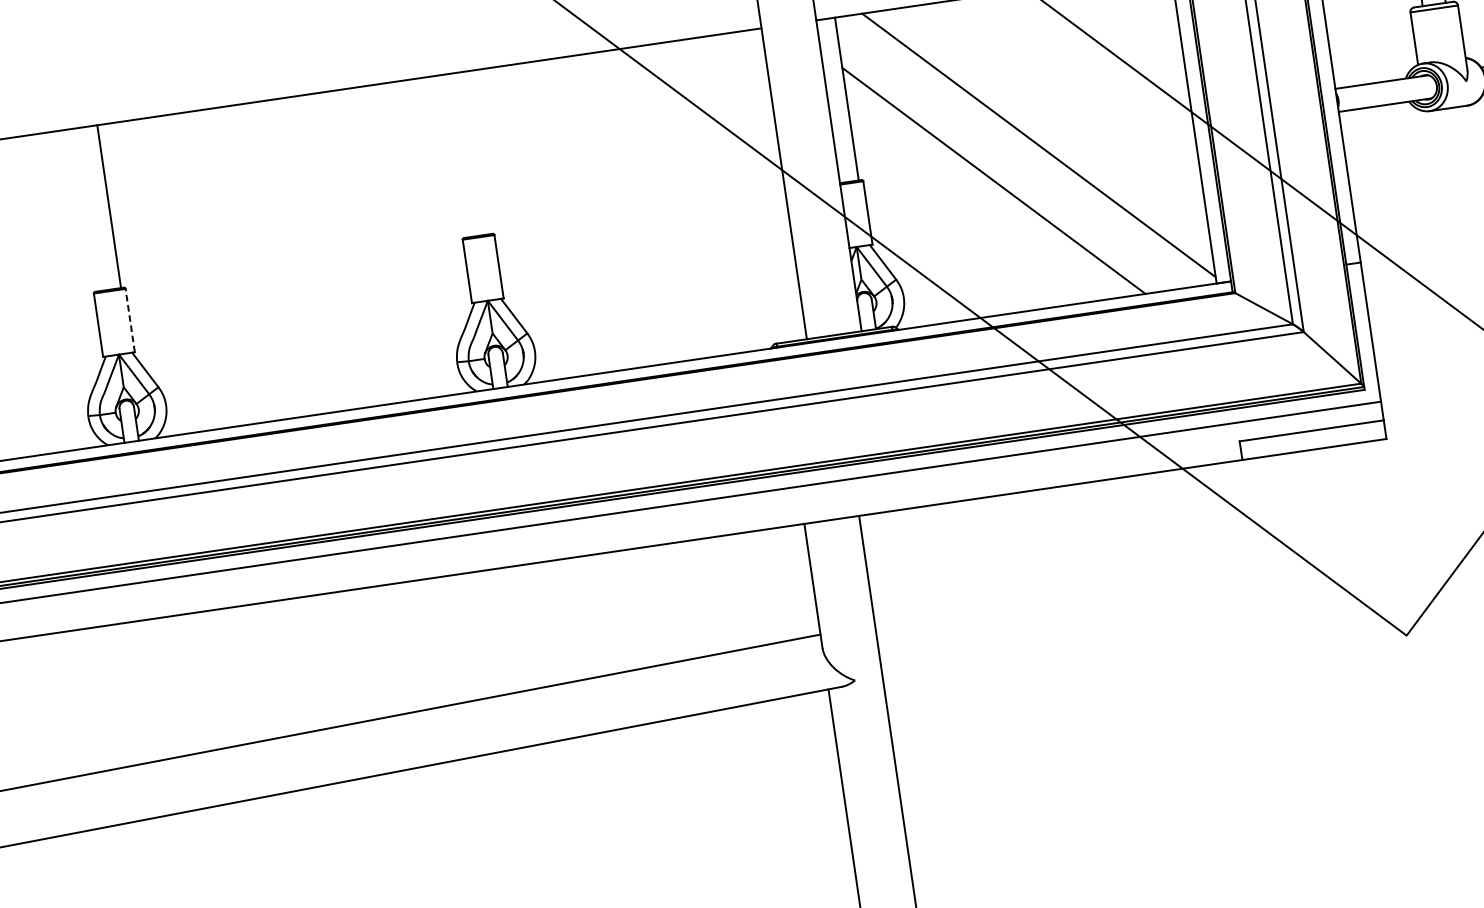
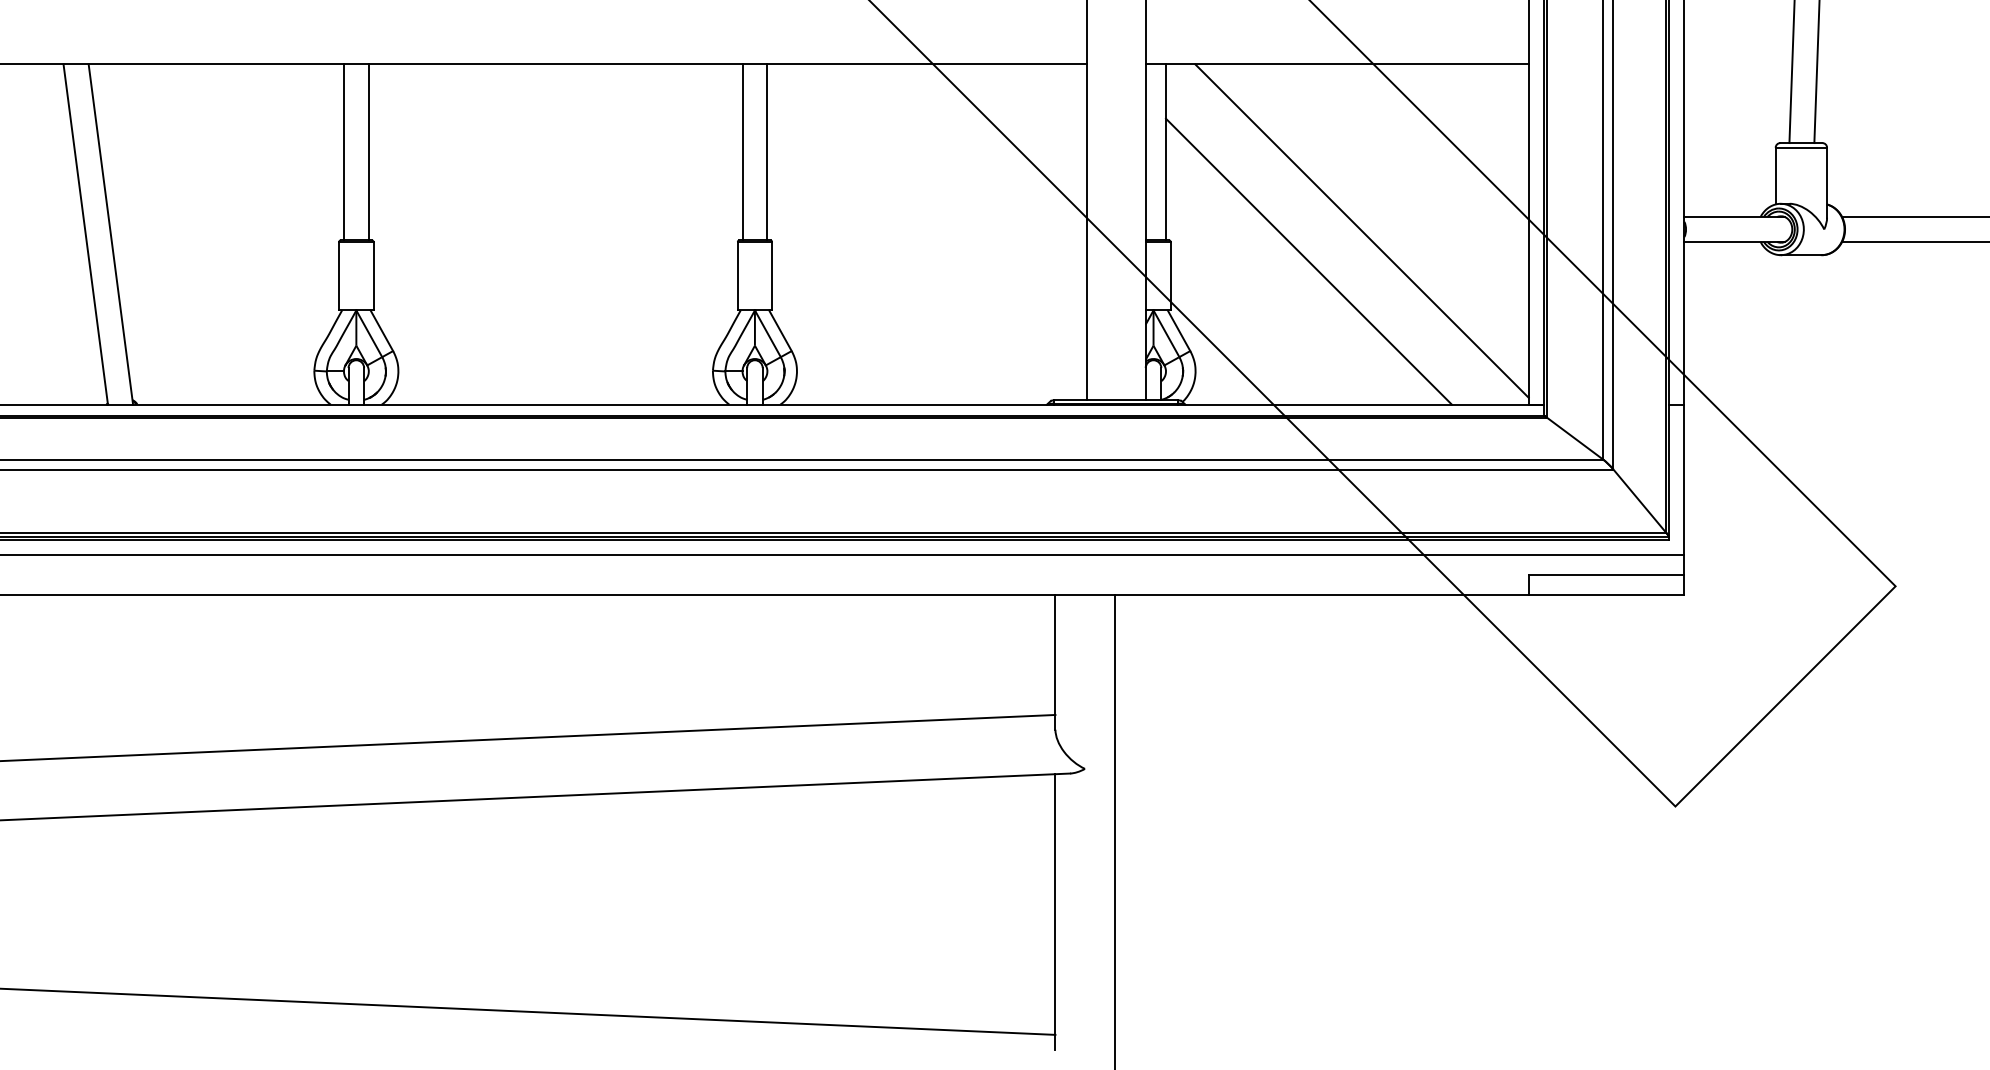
line: (478, 152) -> (767, 152), added
line: (455, 156) -> (742, 152), added
line: (85, 210) -> (343, 152), added
line: (130, 319) -> (373, 275), dashed -> solid

